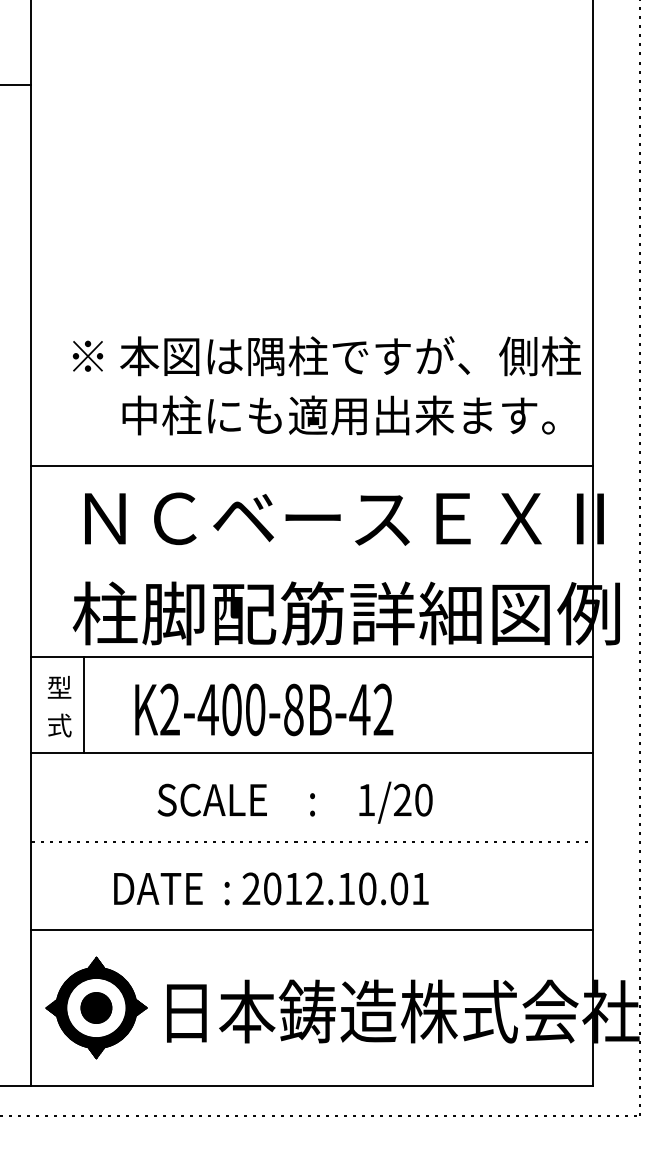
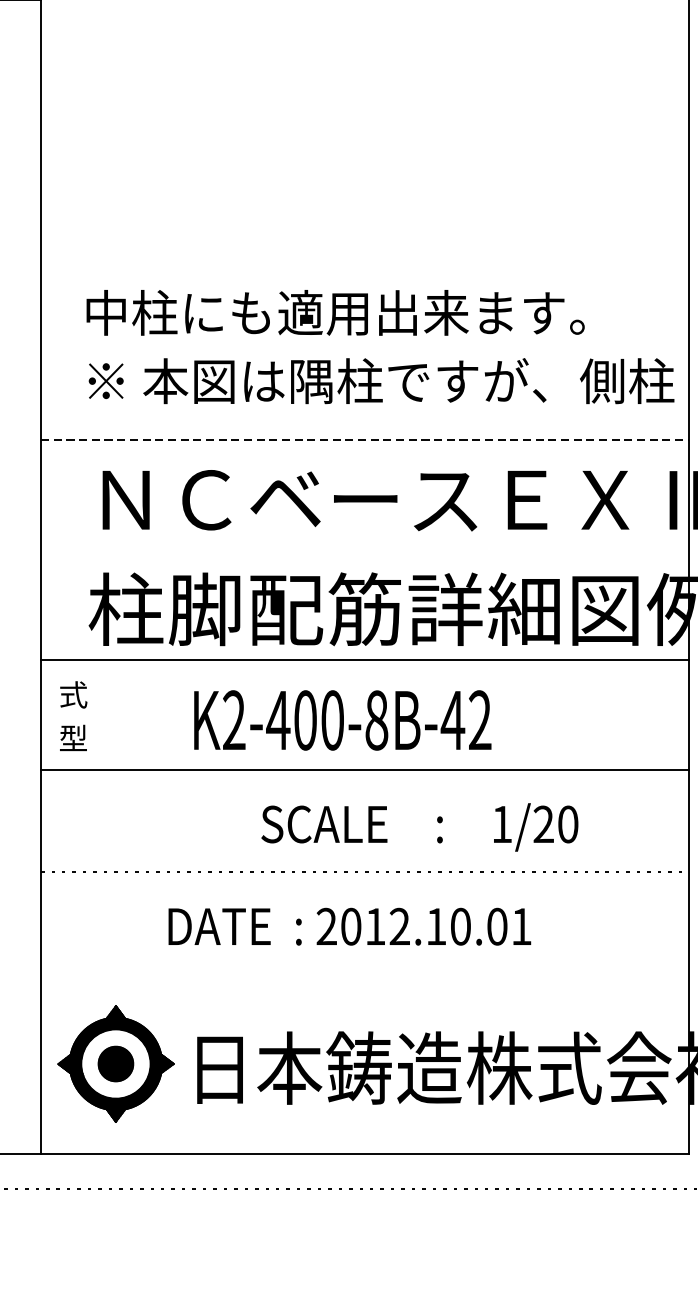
text: (325, 356) -> (379, 313), ※ 本図は隅柱ですが、側柱 -> 中柱にも適用出来ます。
text: (326, 415) -> (381, 381), 中柱にも適用出来ます。 -> ※ 本図は隅柱ですが、側柱
line: (312, 466) -> (364, 439), solid -> dashed
text: (59, 687) -> (73, 694), 型 -> 式
line: (84, 704) -> (102, 714), removed
text: (264, 709) -> (343, 719), moved
text: (59, 725) -> (73, 738), 式 -> 型
text: (294, 802) -> (419, 827), moved
text: (271, 888) -> (349, 926), moved
line: (312, 930) -> (364, 974), removed

